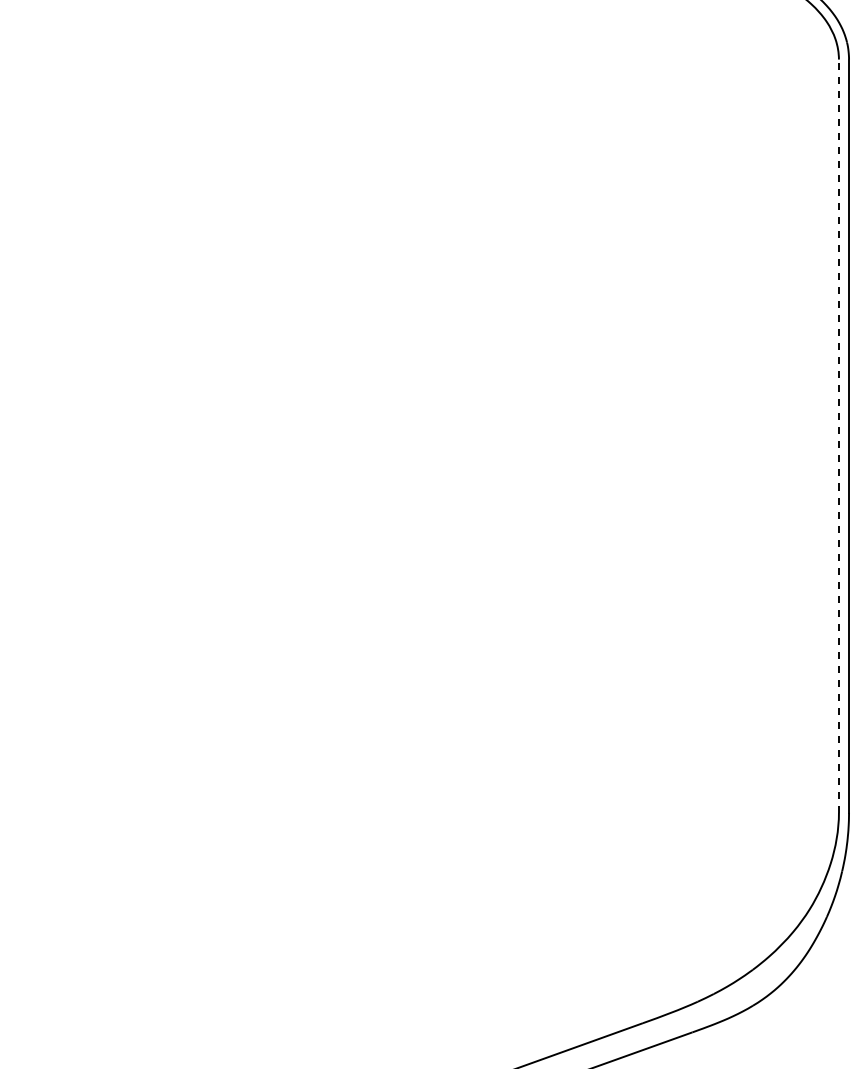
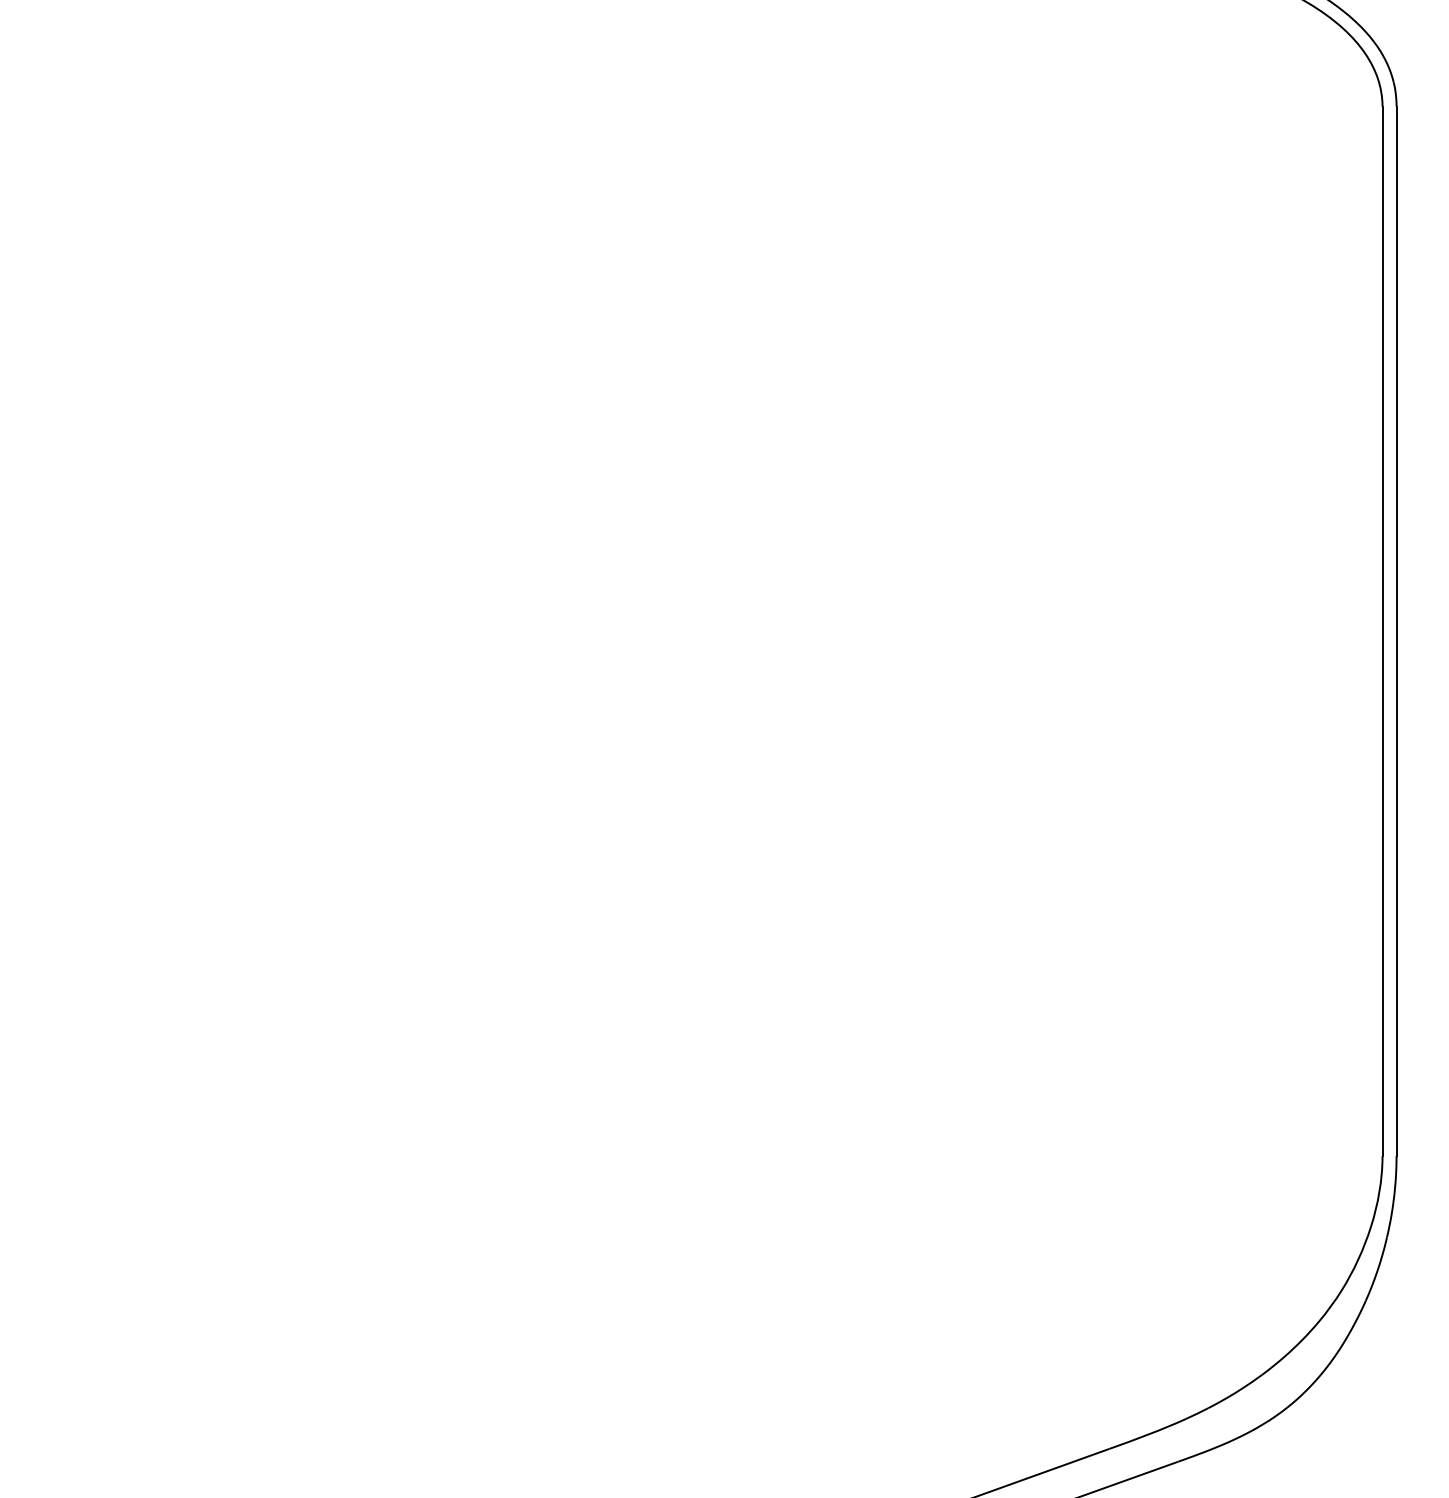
line: (838, 436) -> (1382, 631), dashed -> solid

